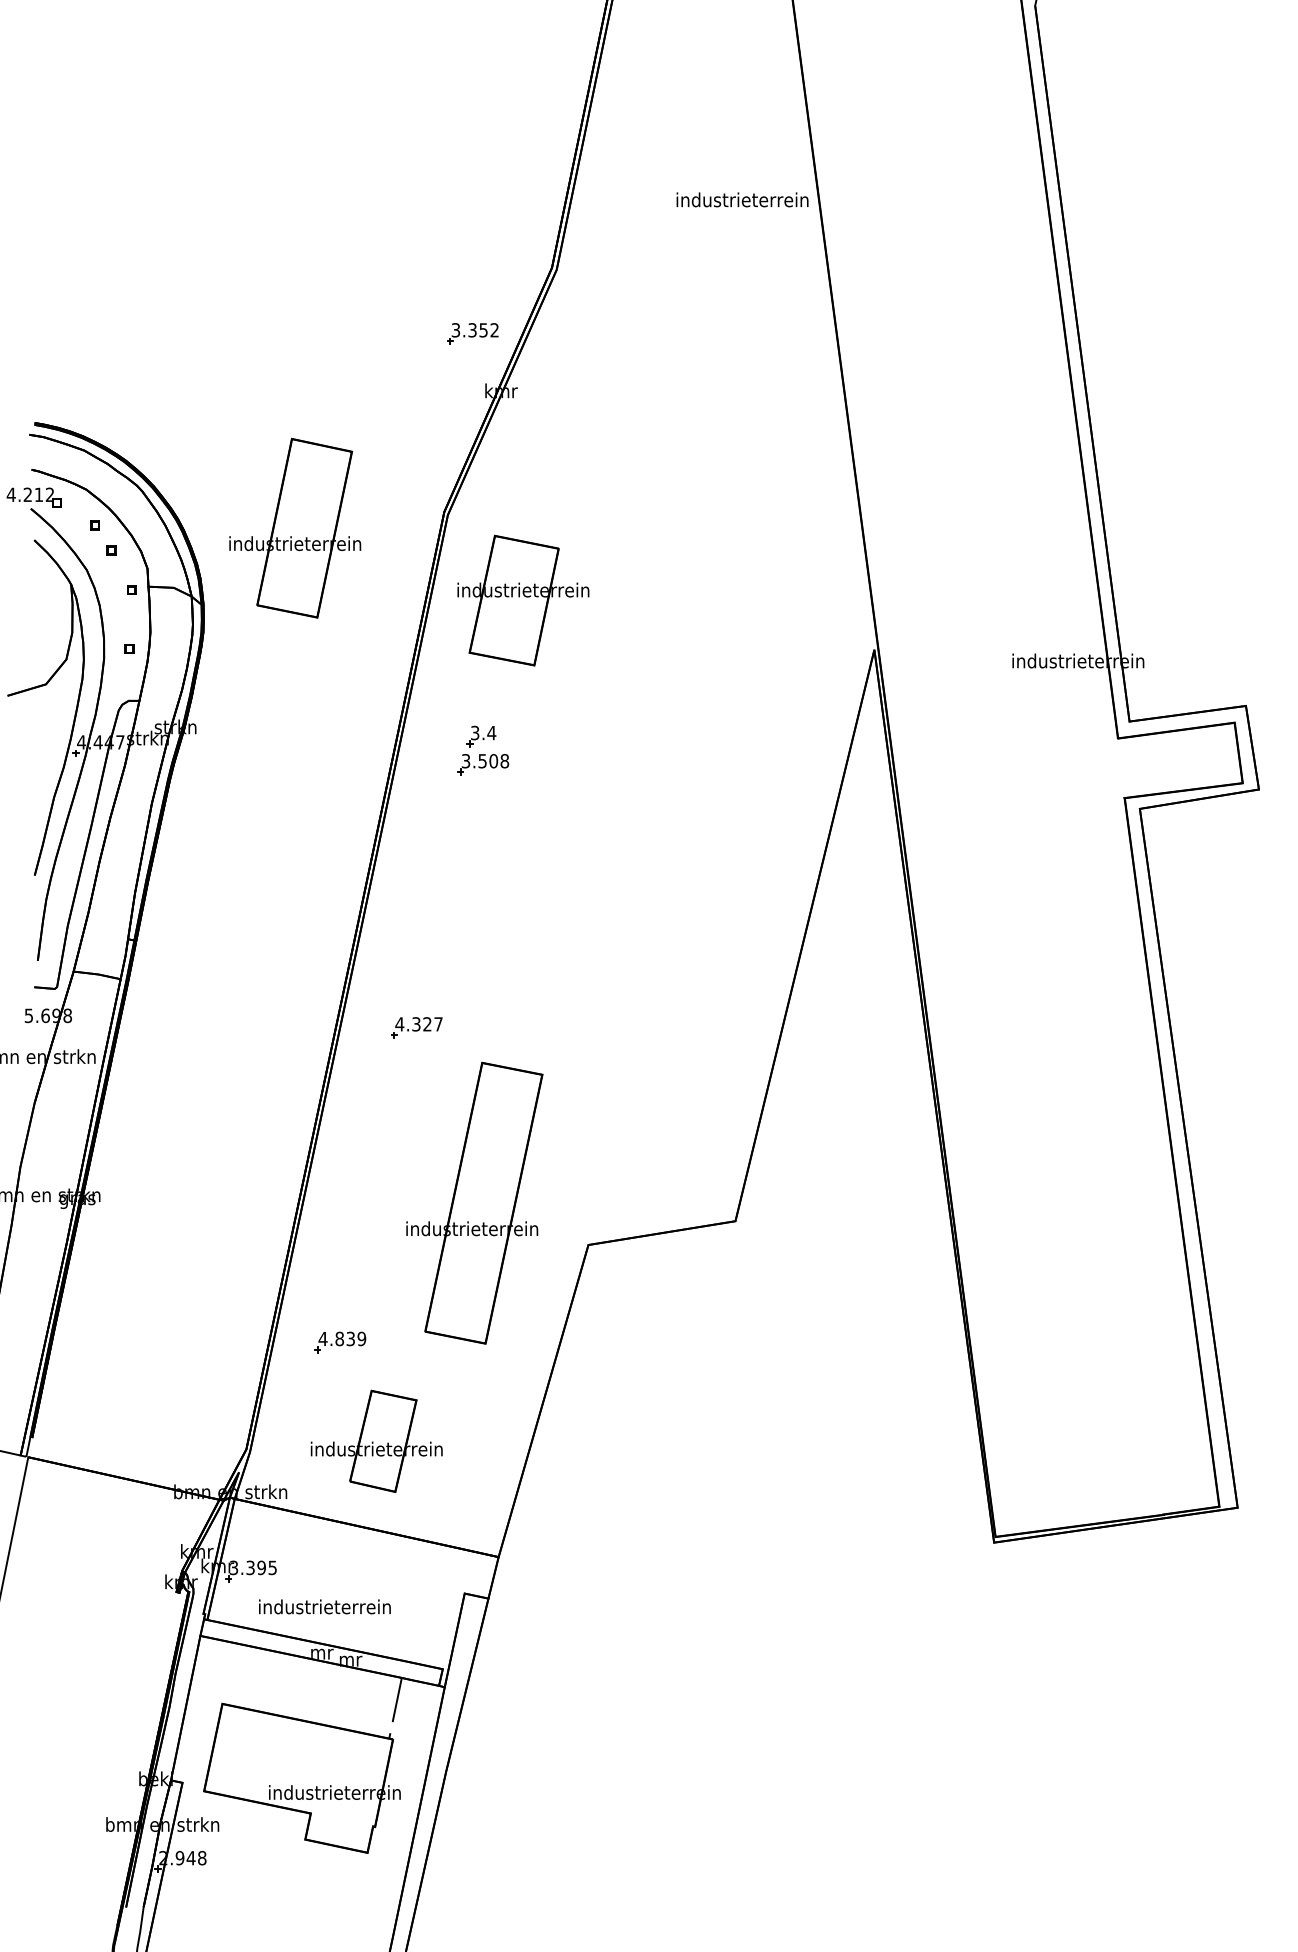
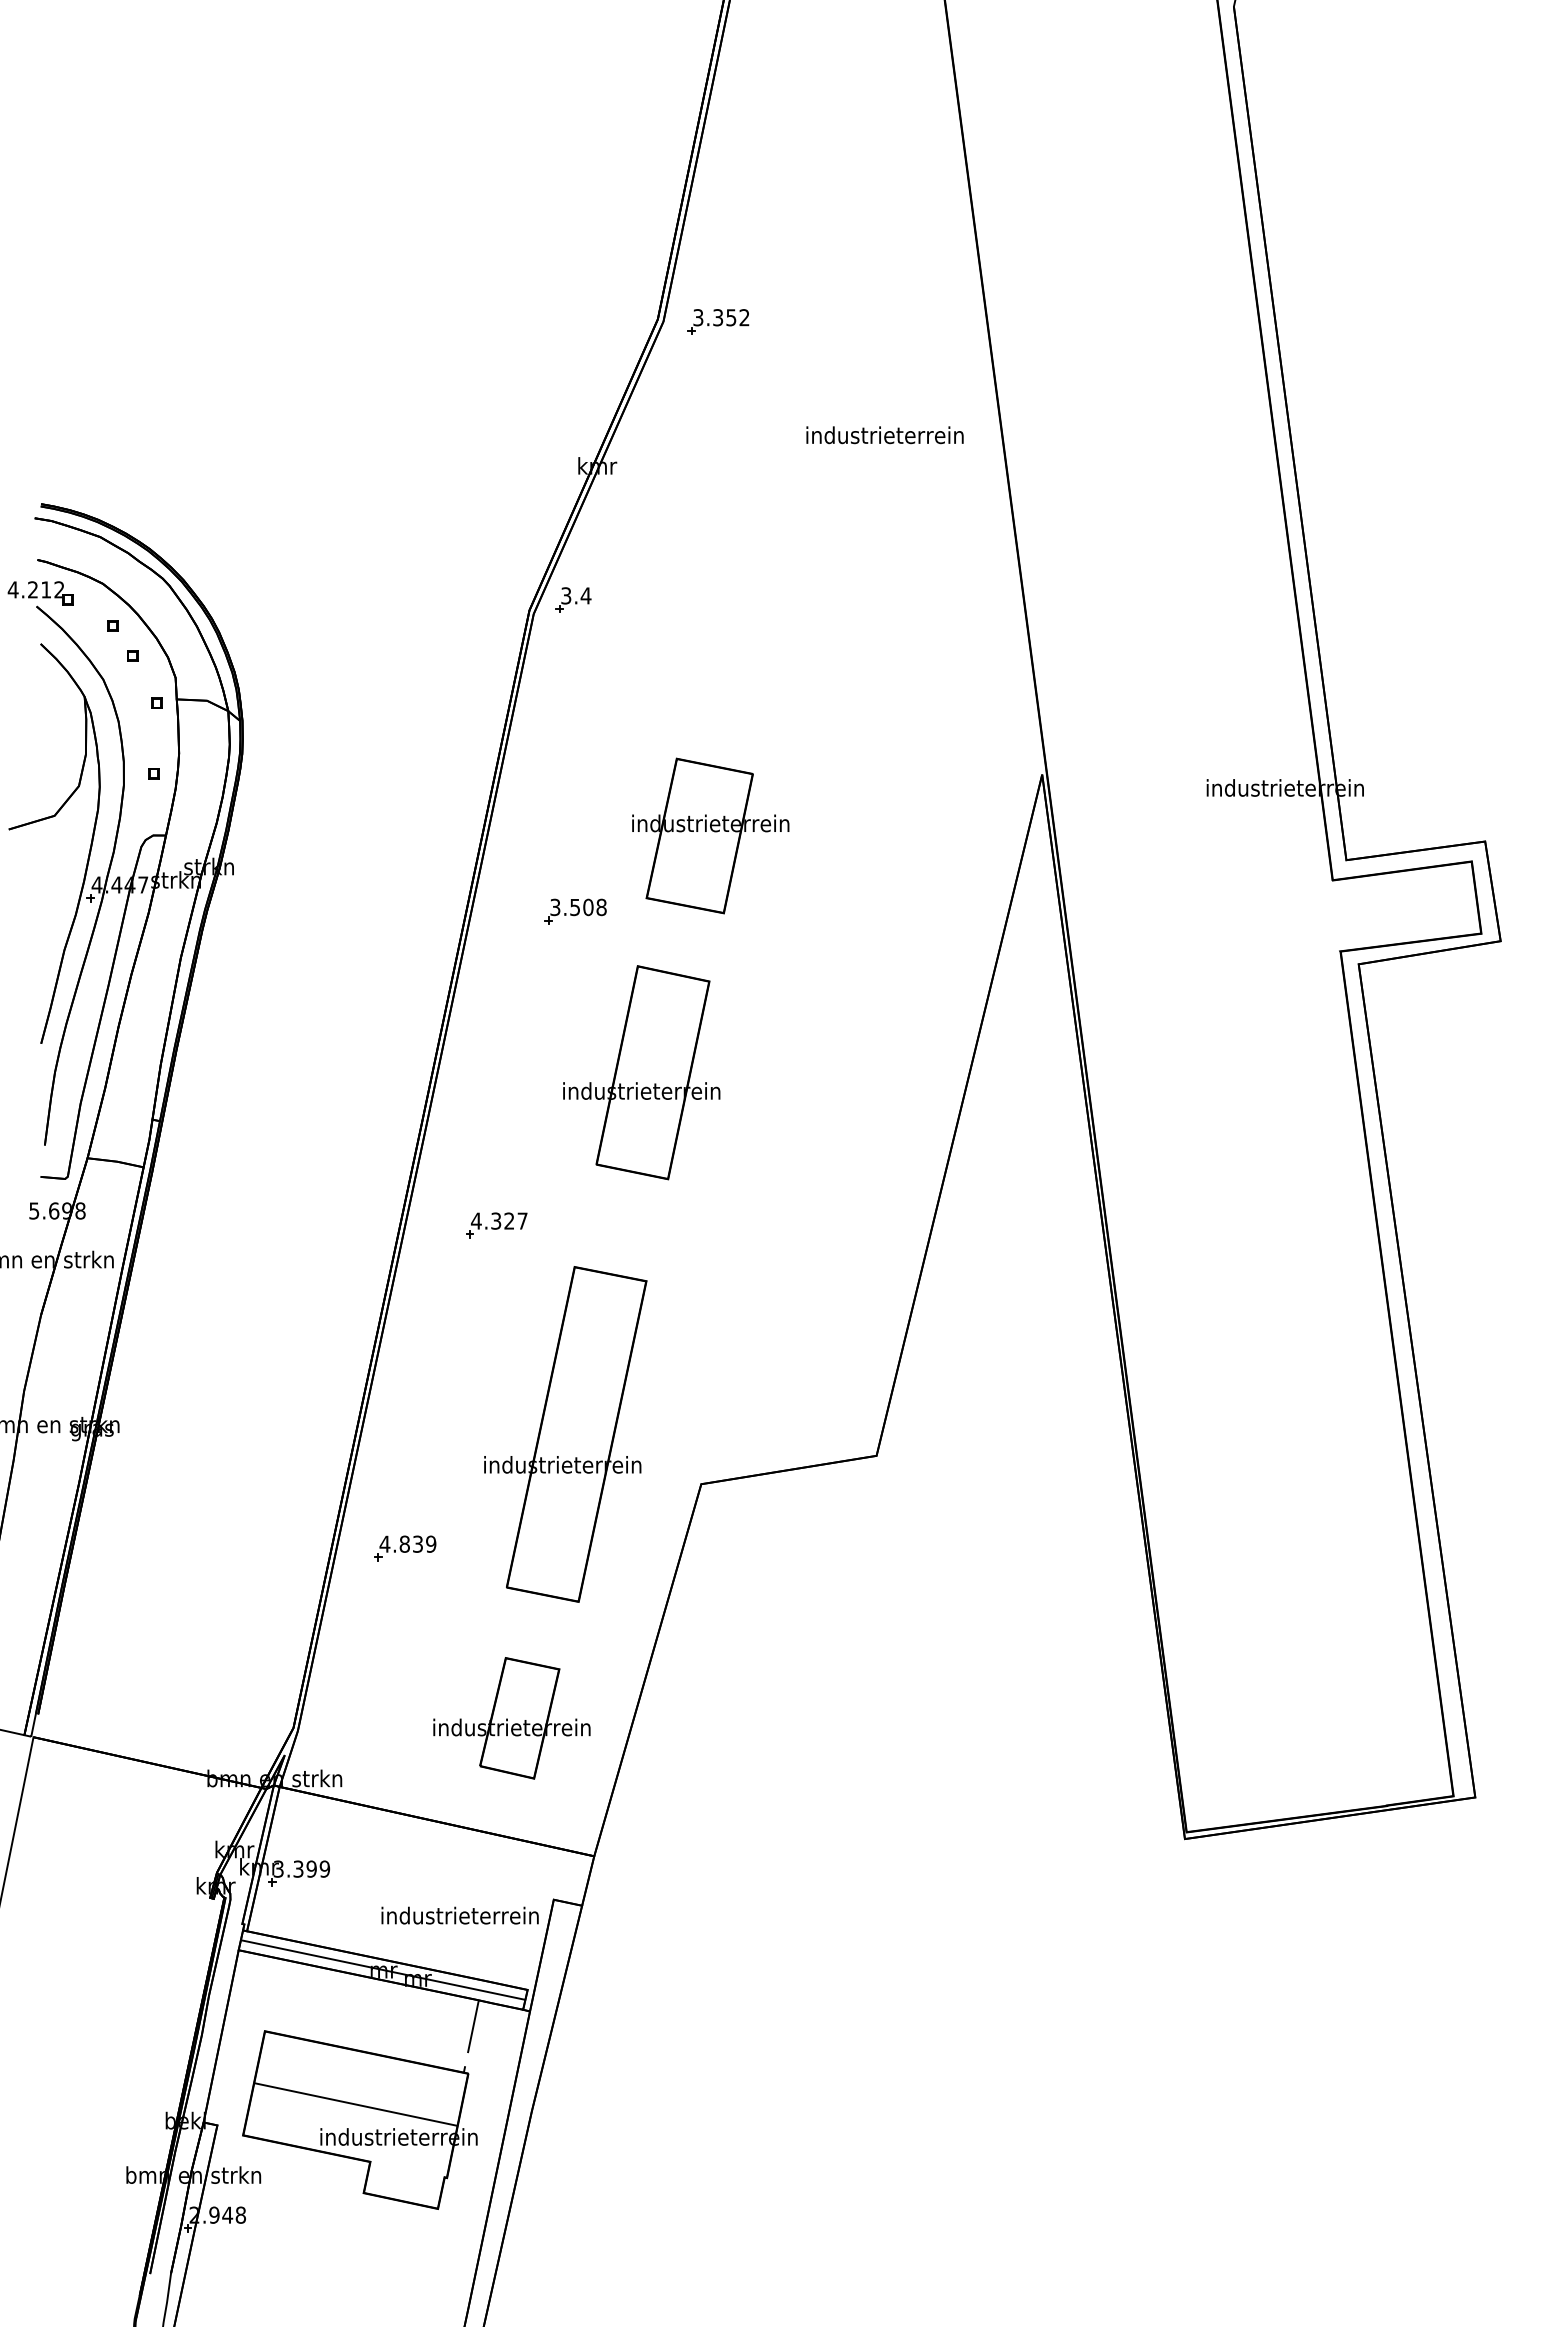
text: (742, 200) -> (884, 435), moved
part: (472, 333) -> (718, 321), moved
part: (295, 528) -> (641, 1072), moved
part: (523, 600) -> (710, 835), moved
part: (481, 736) -> (573, 599), moved
part: (340, 1342) -> (405, 1548), moved
part: (376, 1441) -> (511, 1718), moved
text: (272, 1567) -> (324, 1868), 3.395 -> 3.399
text: (324, 1606) -> (459, 1915), moved
line: (321, 1652) -> (383, 1969), added
line: (298, 1765) -> (355, 2104), added

